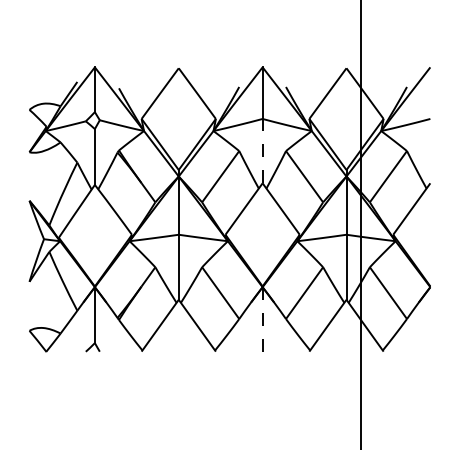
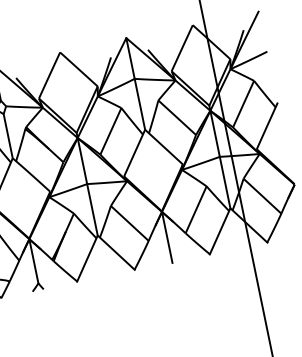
line: (262, 150) -> (139, 103), dashed -> solid
line: (262, 319) -> (167, 237), dashed -> solid

